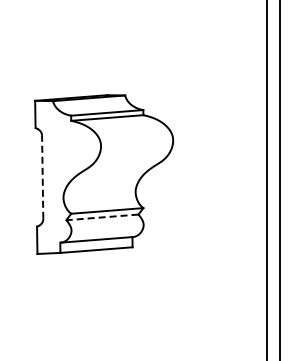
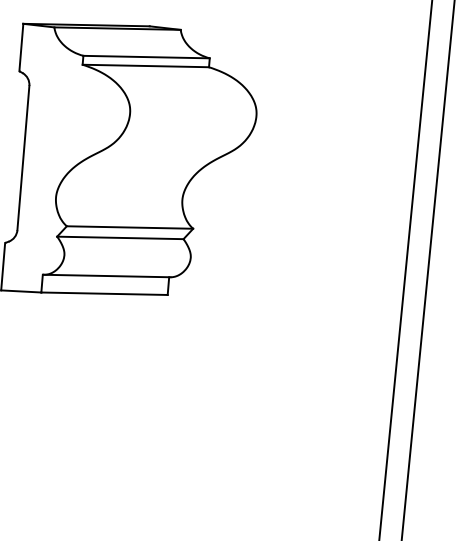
line: (42, 176) -> (23, 156), dashed -> solid
line: (101, 217) -> (118, 237), dashed -> solid

